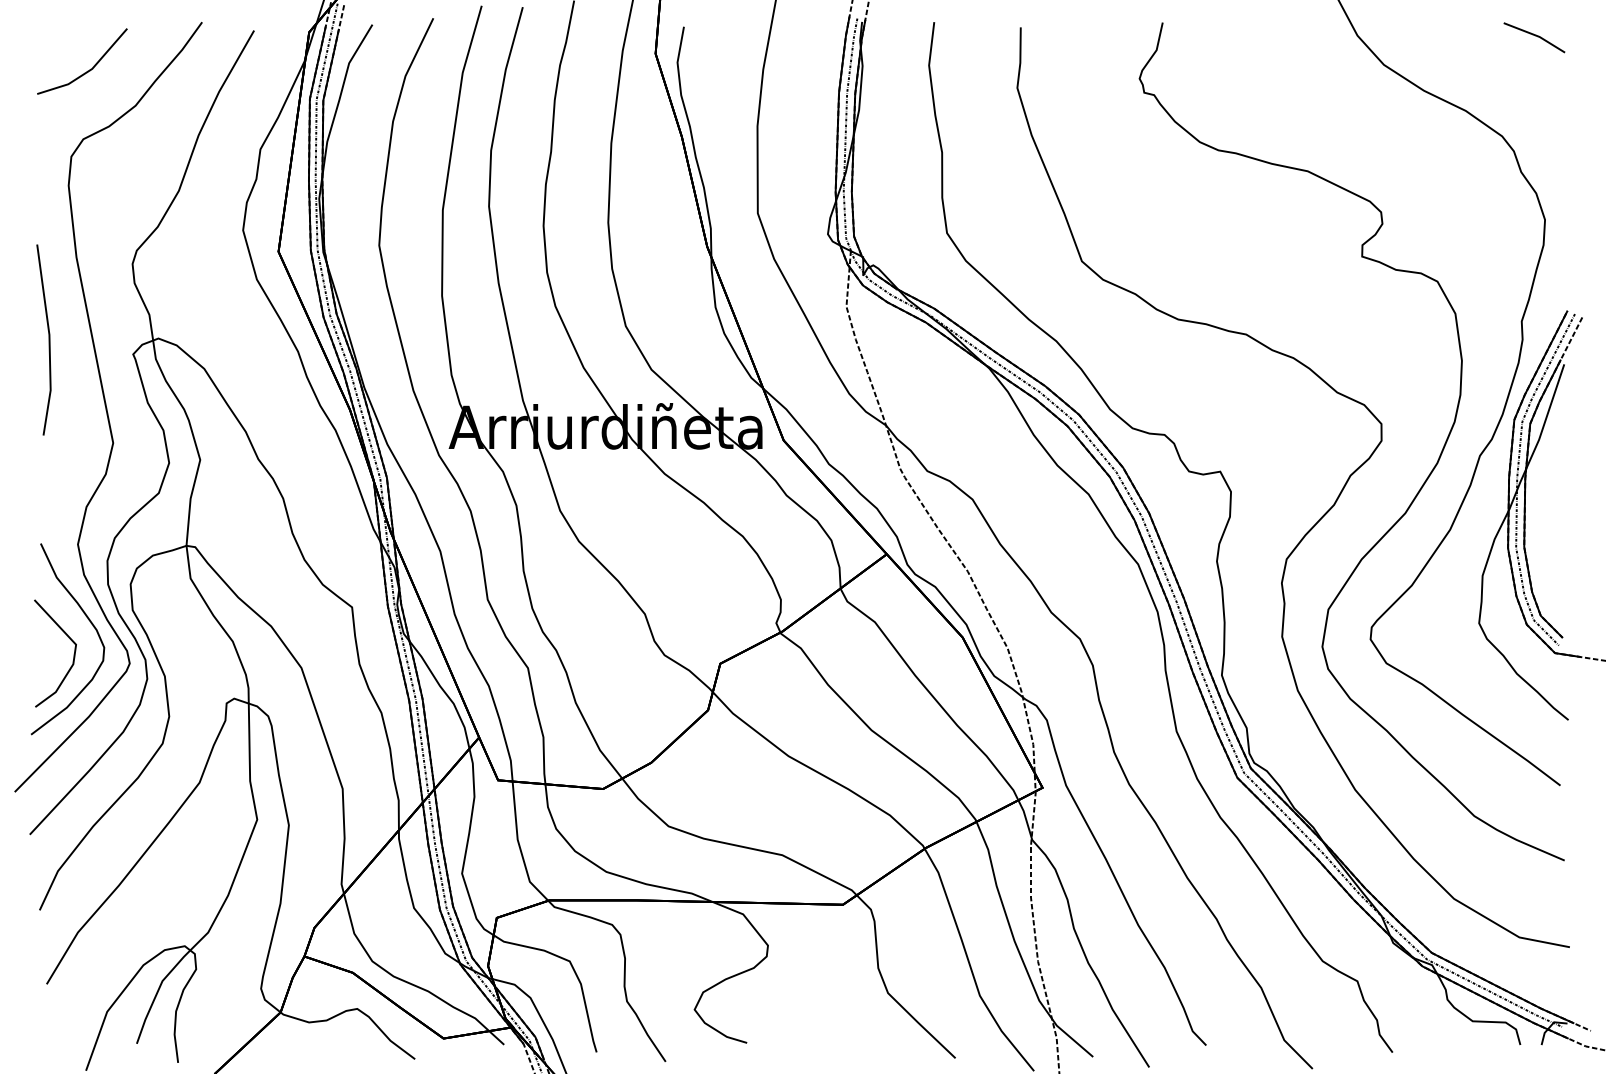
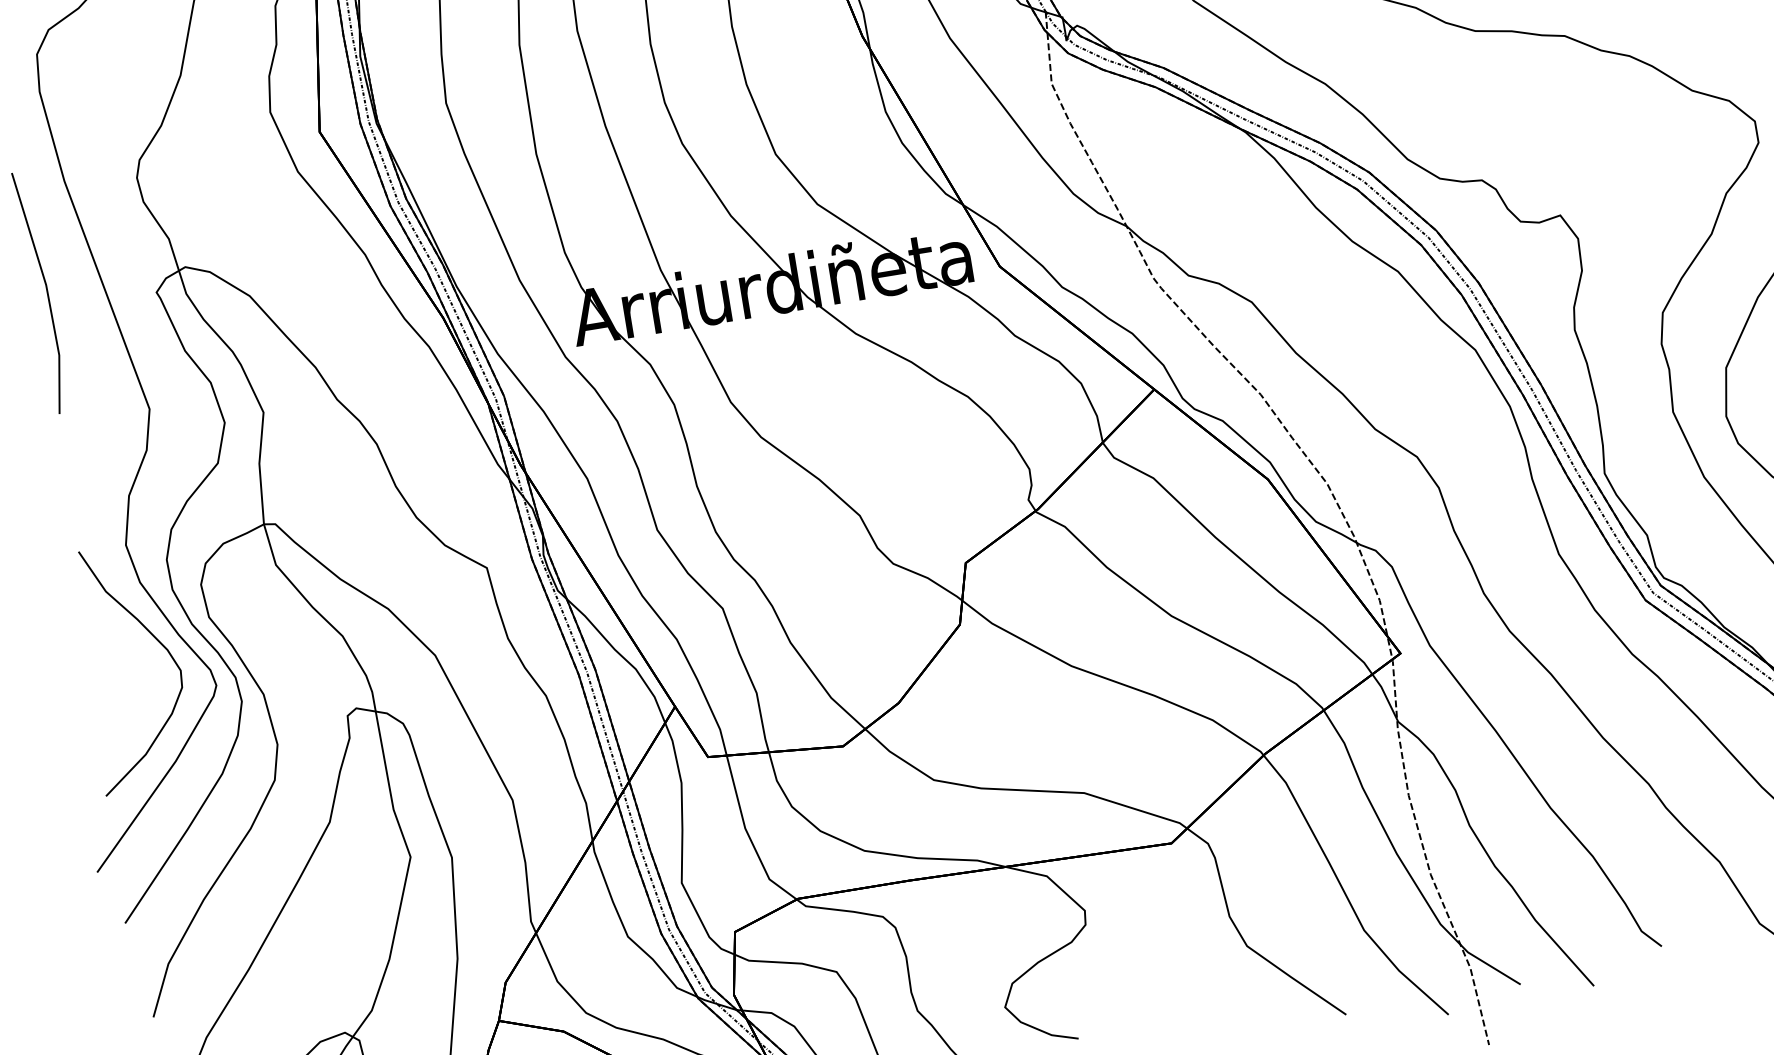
line: (73, 654) -> (143, 685), removed

